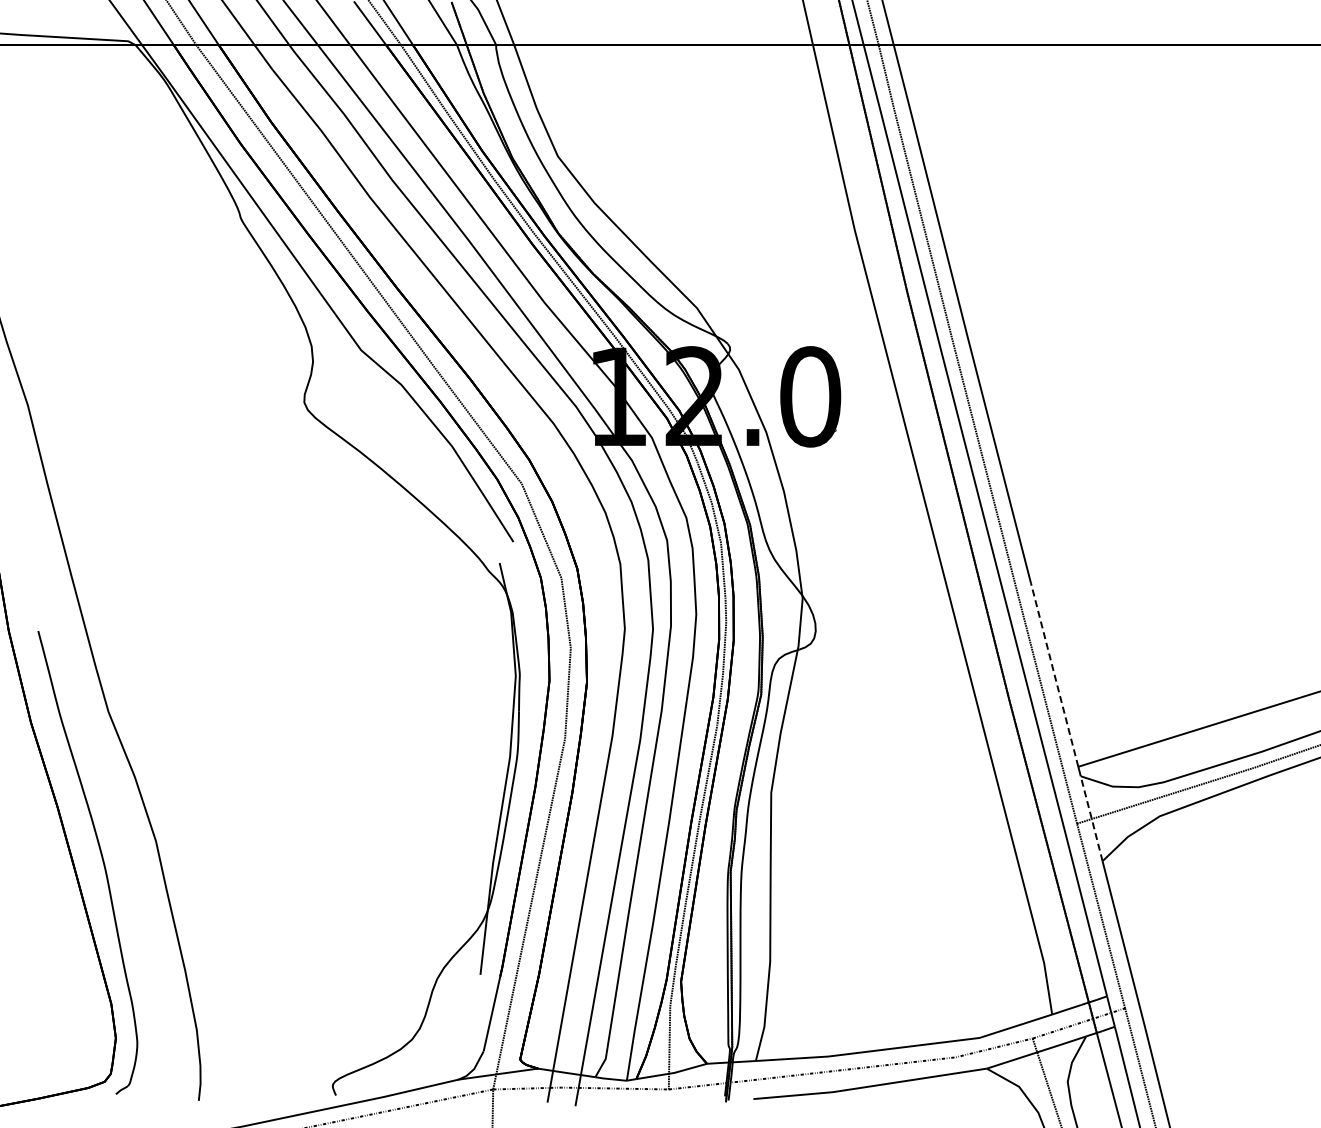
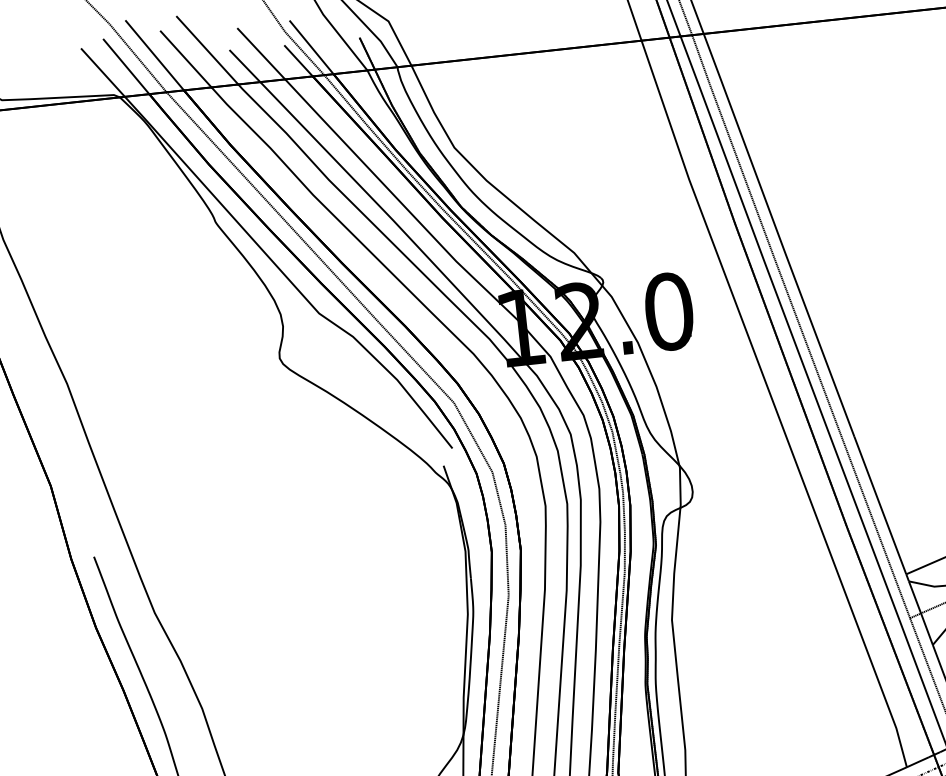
line: (1054, 675) -> (880, 505), dashed -> solid
line: (1091, 819) -> (920, 613), dashed -> solid

